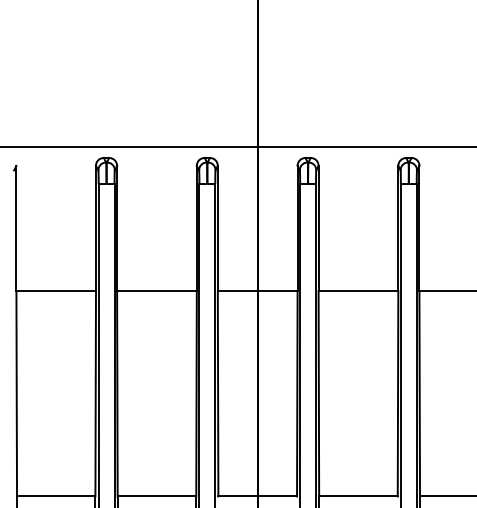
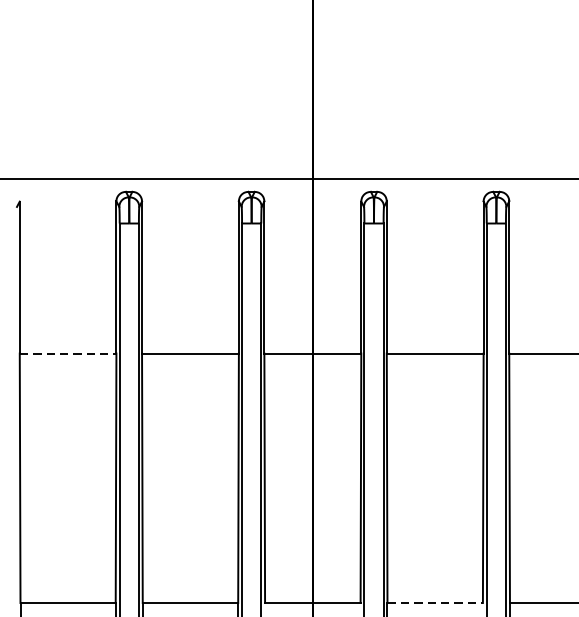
line: (56, 291) -> (68, 354), solid -> dashed
line: (358, 496) -> (435, 603), solid -> dashed

